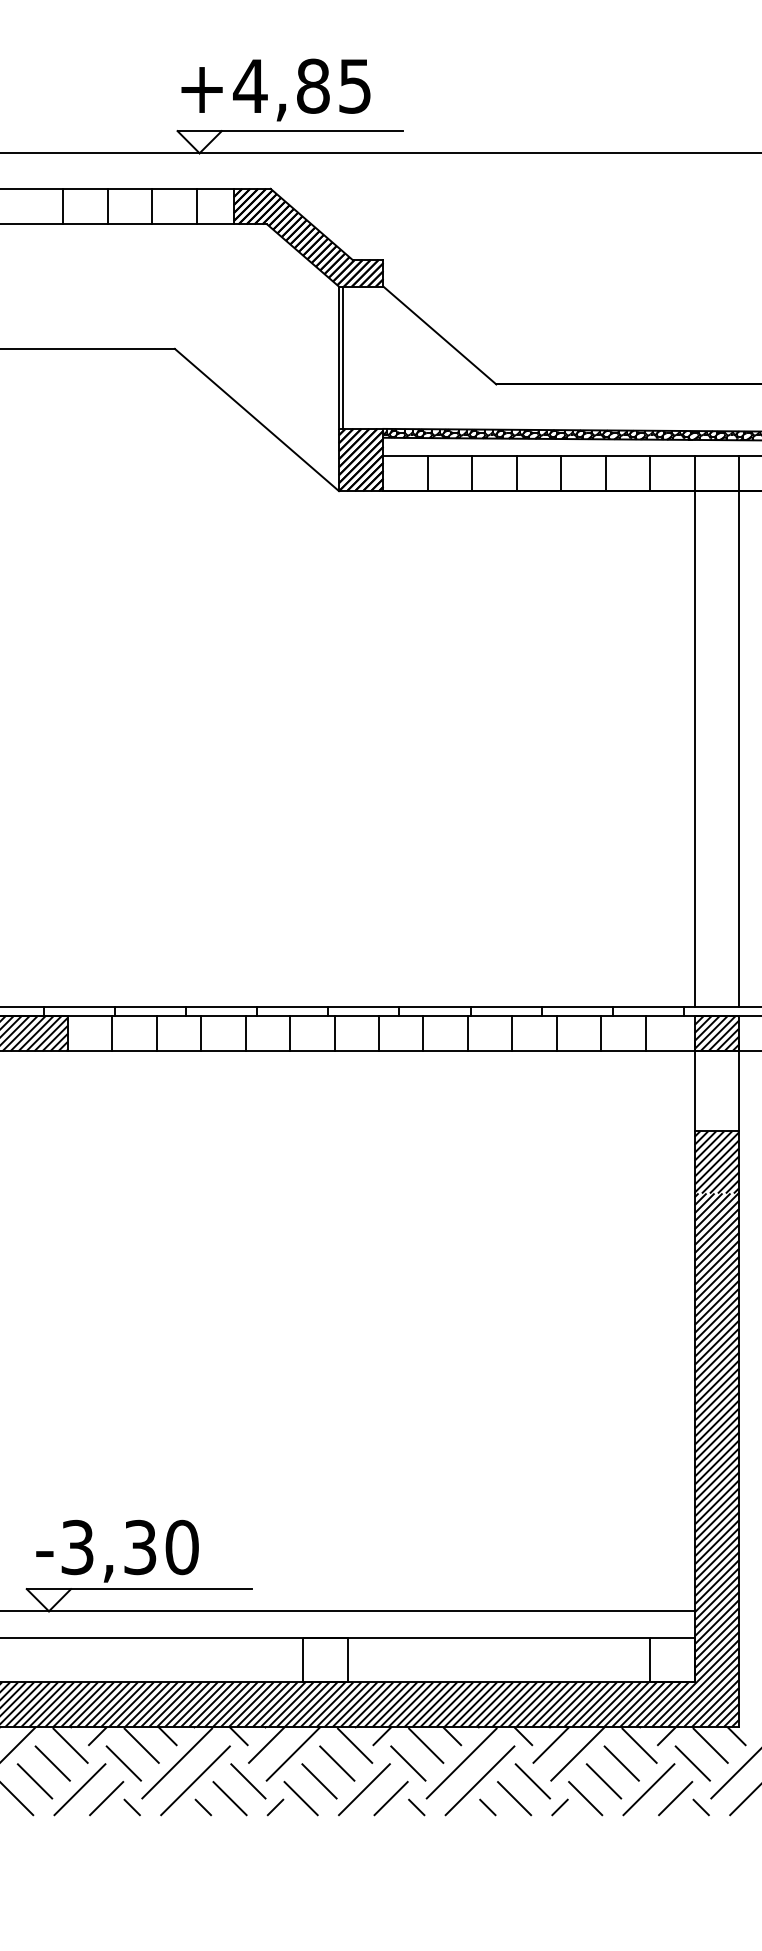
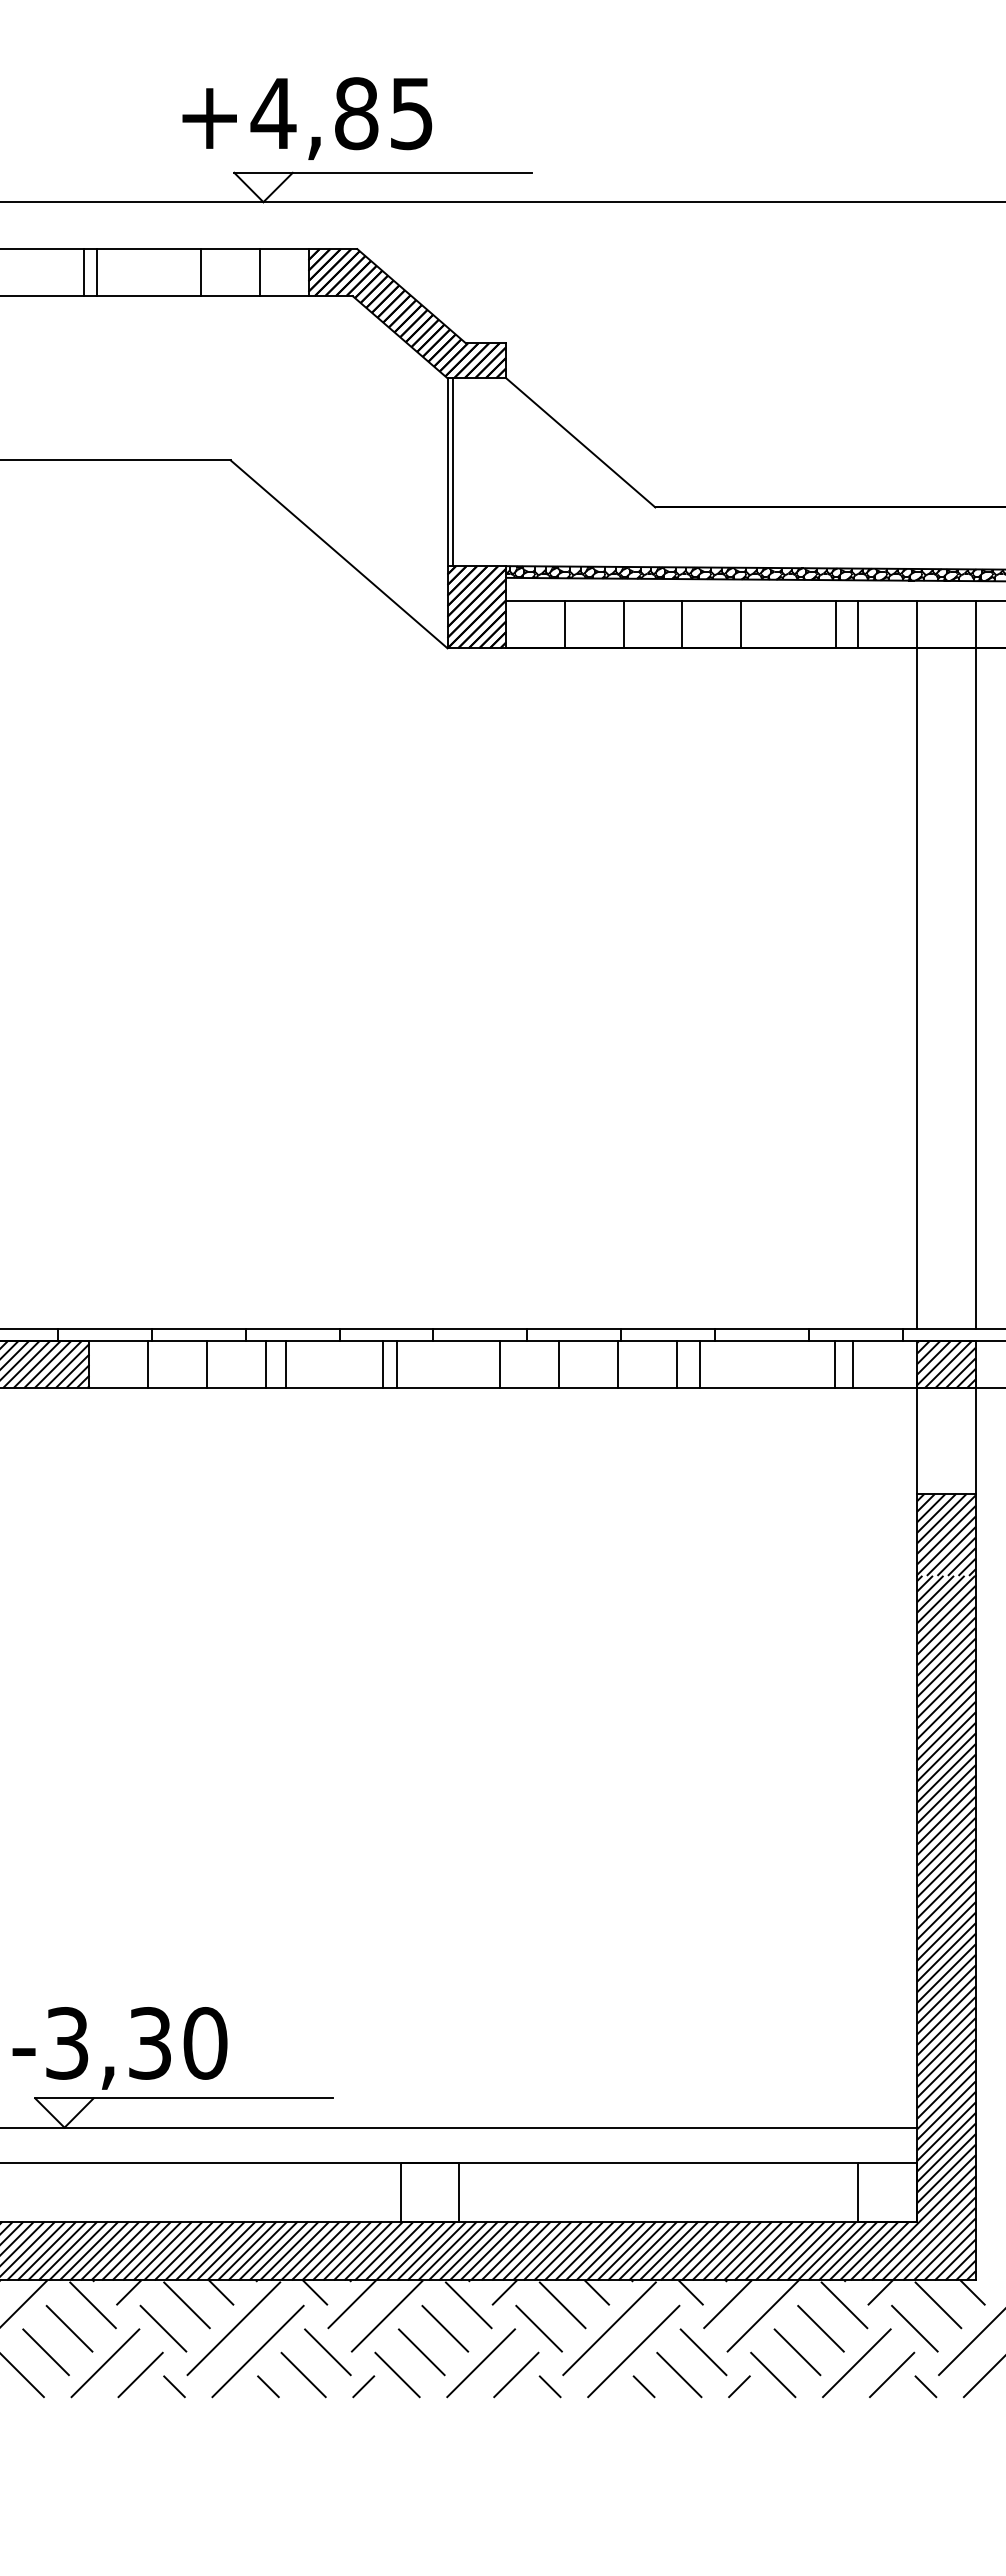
text: (276, 89) -> (307, 118), moved
line: (108, 206) -> (97, 272), moved
line: (605, 473) -> (835, 624), moved
line: (245, 1033) -> (286, 1364), moved
line: (334, 1033) -> (396, 1364), moved
line: (557, 1033) -> (700, 1364), moved
line: (600, 1033) -> (834, 1364), moved
text: (117, 1551) -> (119, 2048), moved

